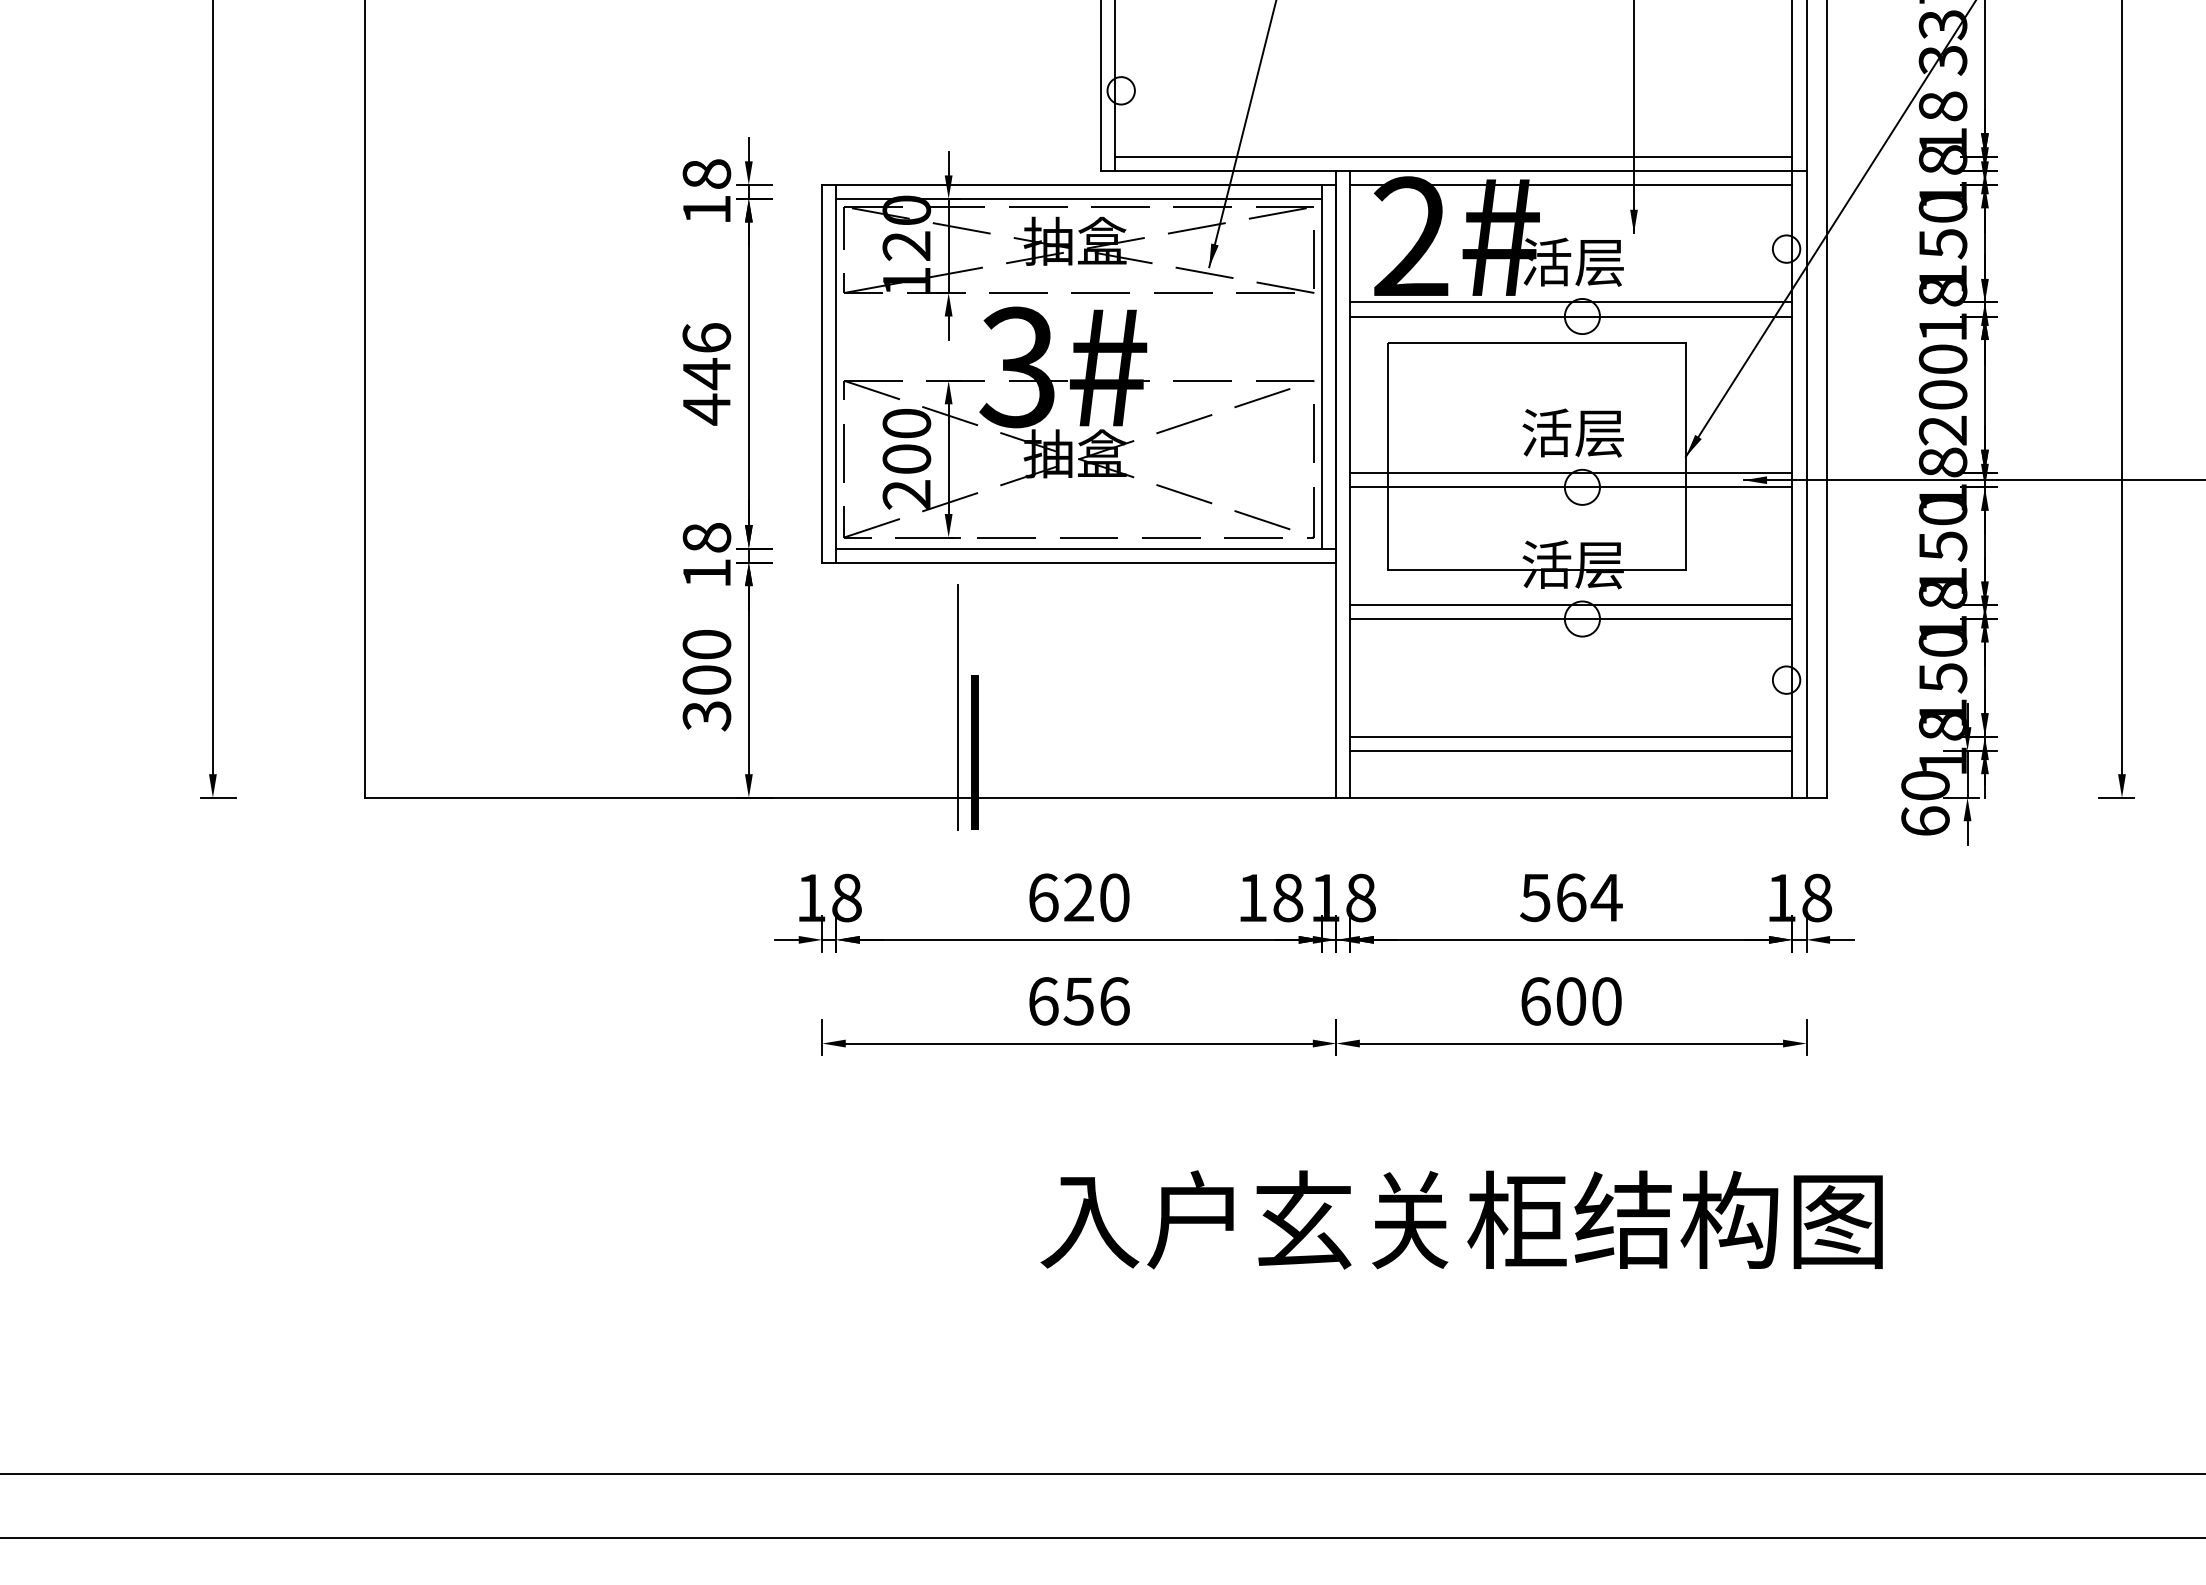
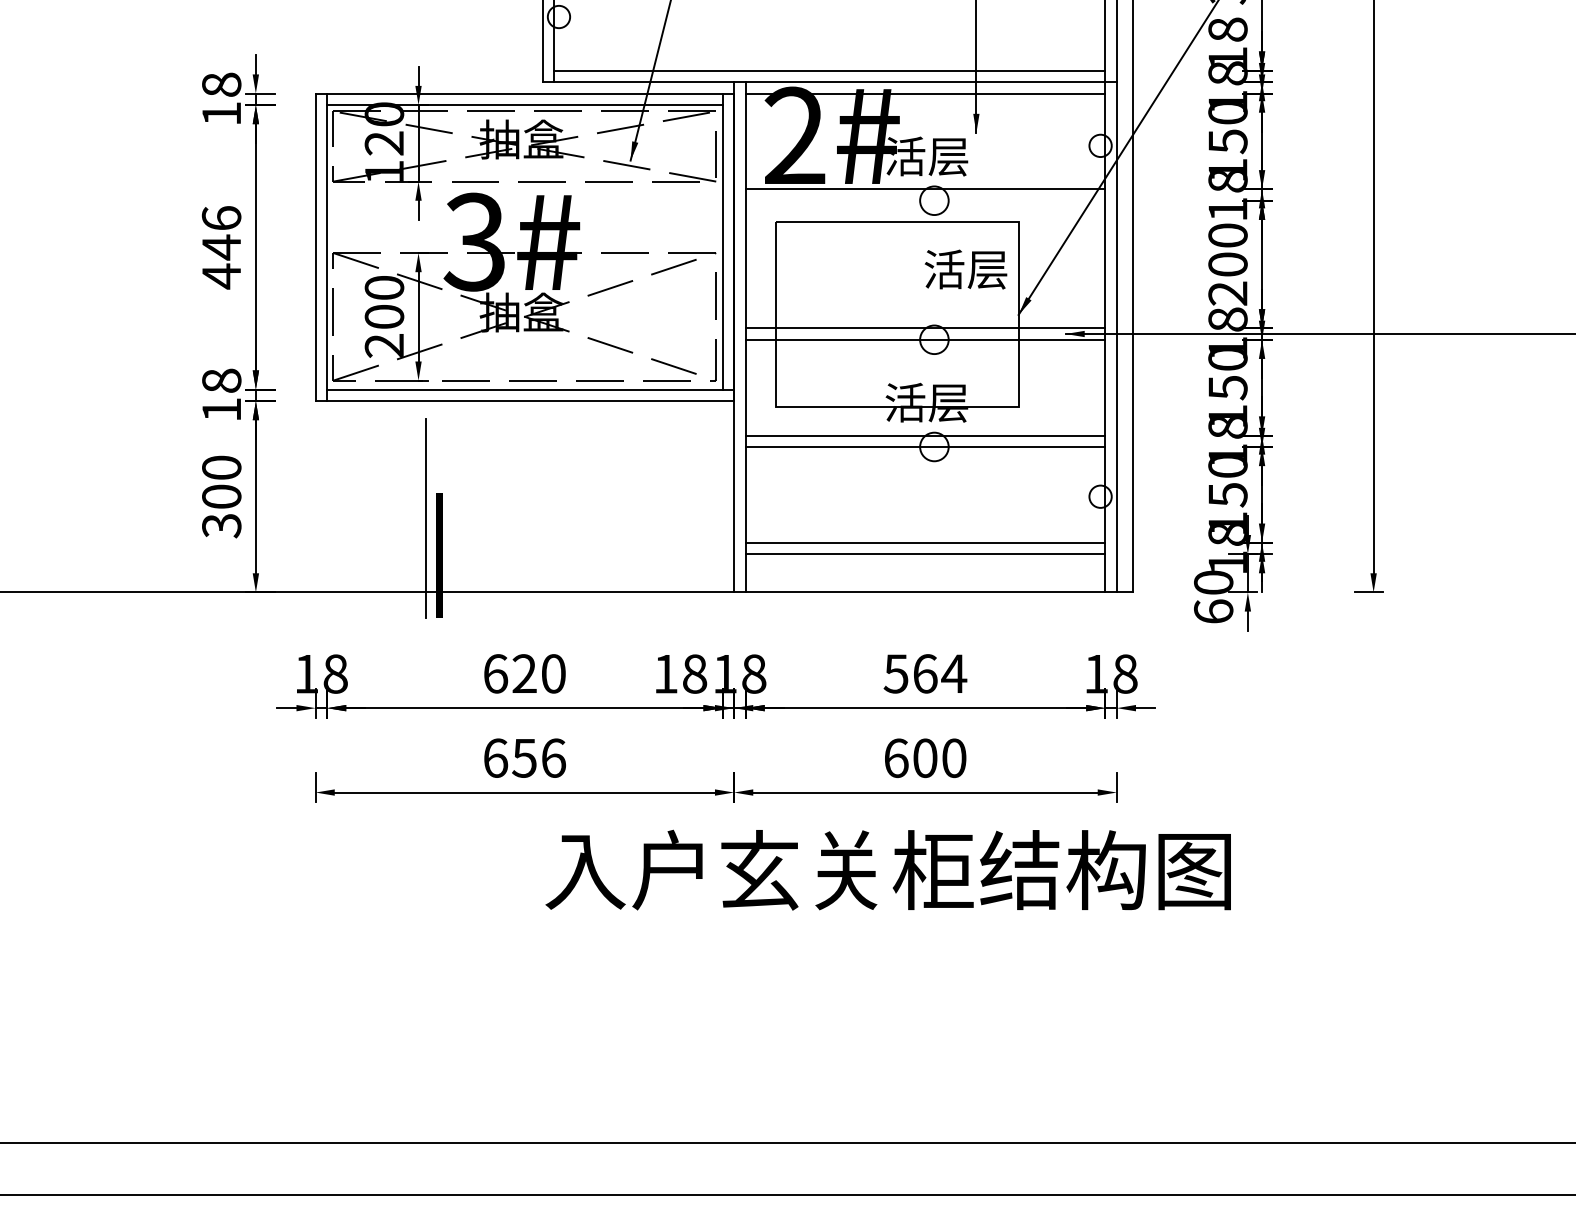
line: (1571, 316) -> (925, 200), removed
text: (1572, 432) -> (965, 269), moved
text: (1461, 1219) -> (888, 869), moved

